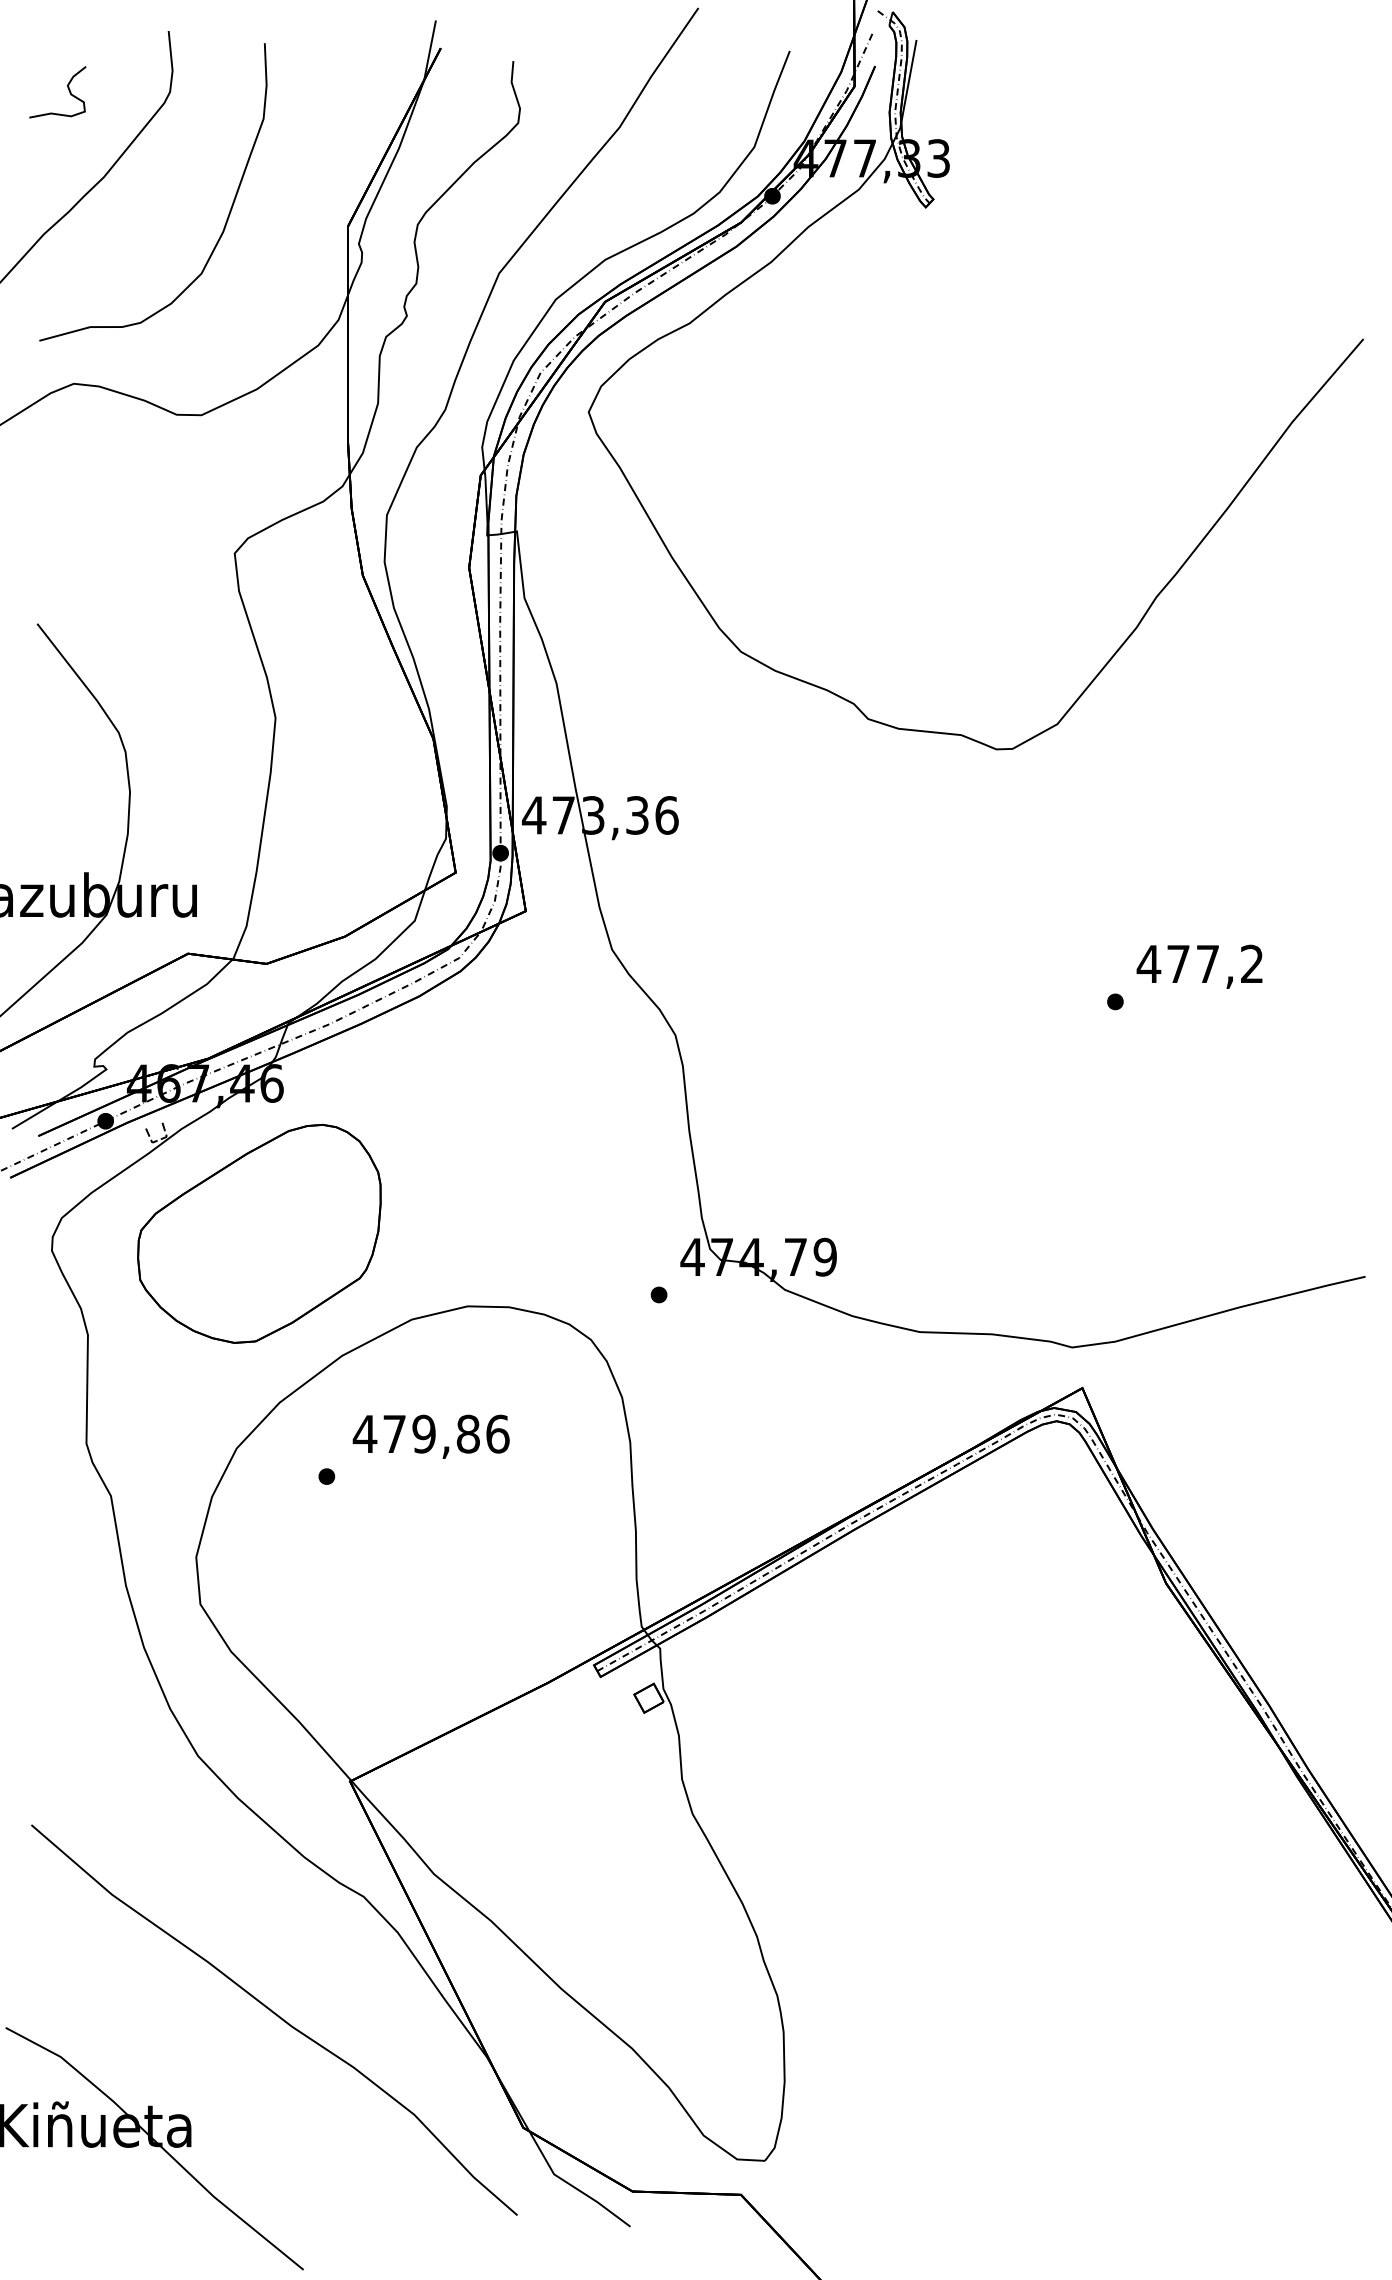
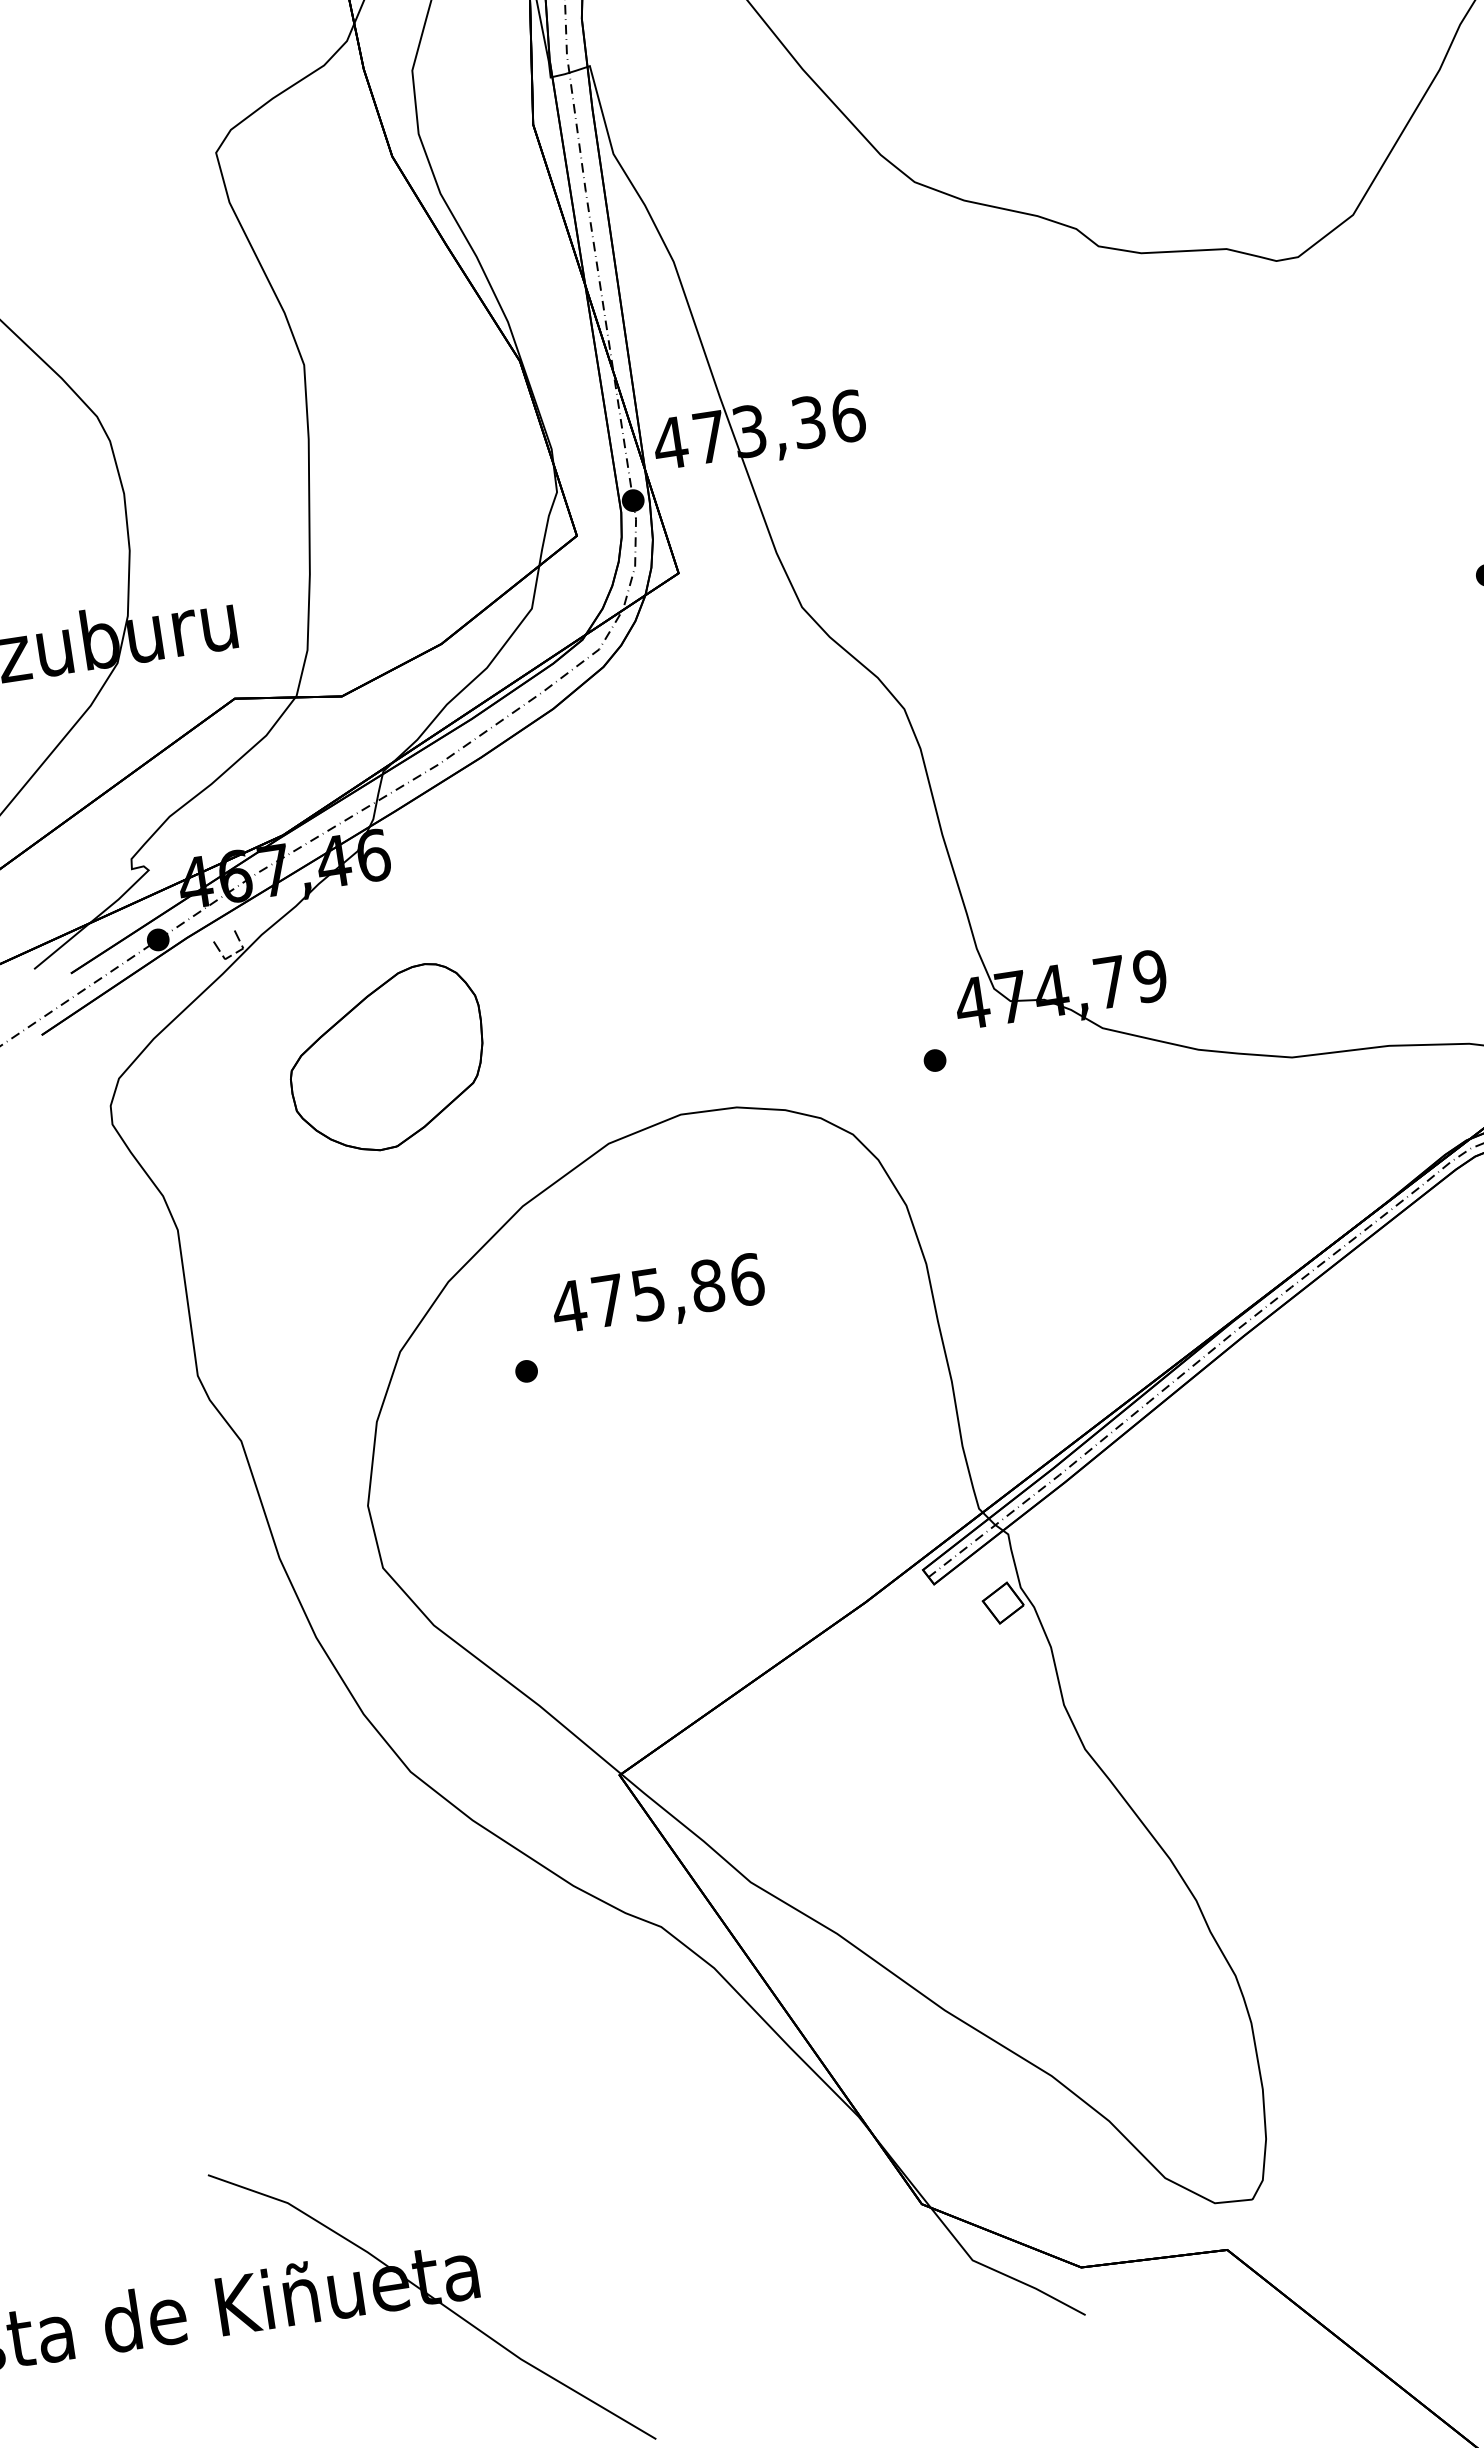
part: (259, 1233) -> (387, 1059), size x0.6
text: (423, 1433) -> (647, 1293), 479,86 -> 475,86
curve: (275, 2015) -> (567, 2103), removed

